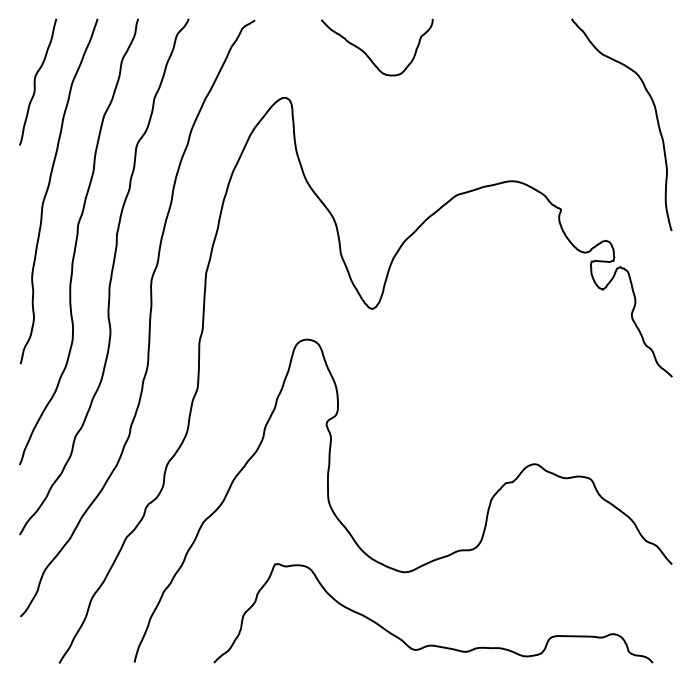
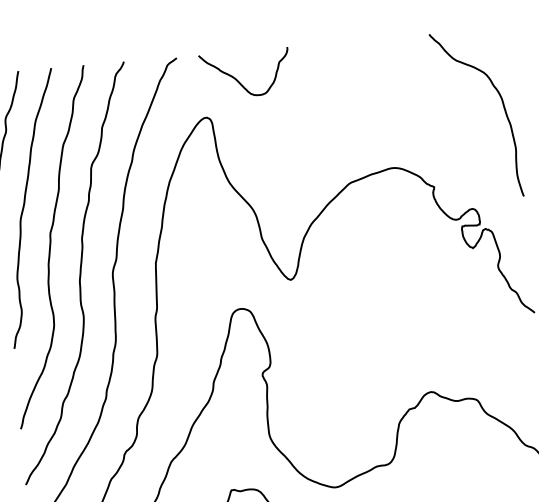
curve: (368, 55) -> (238, 80), moved

